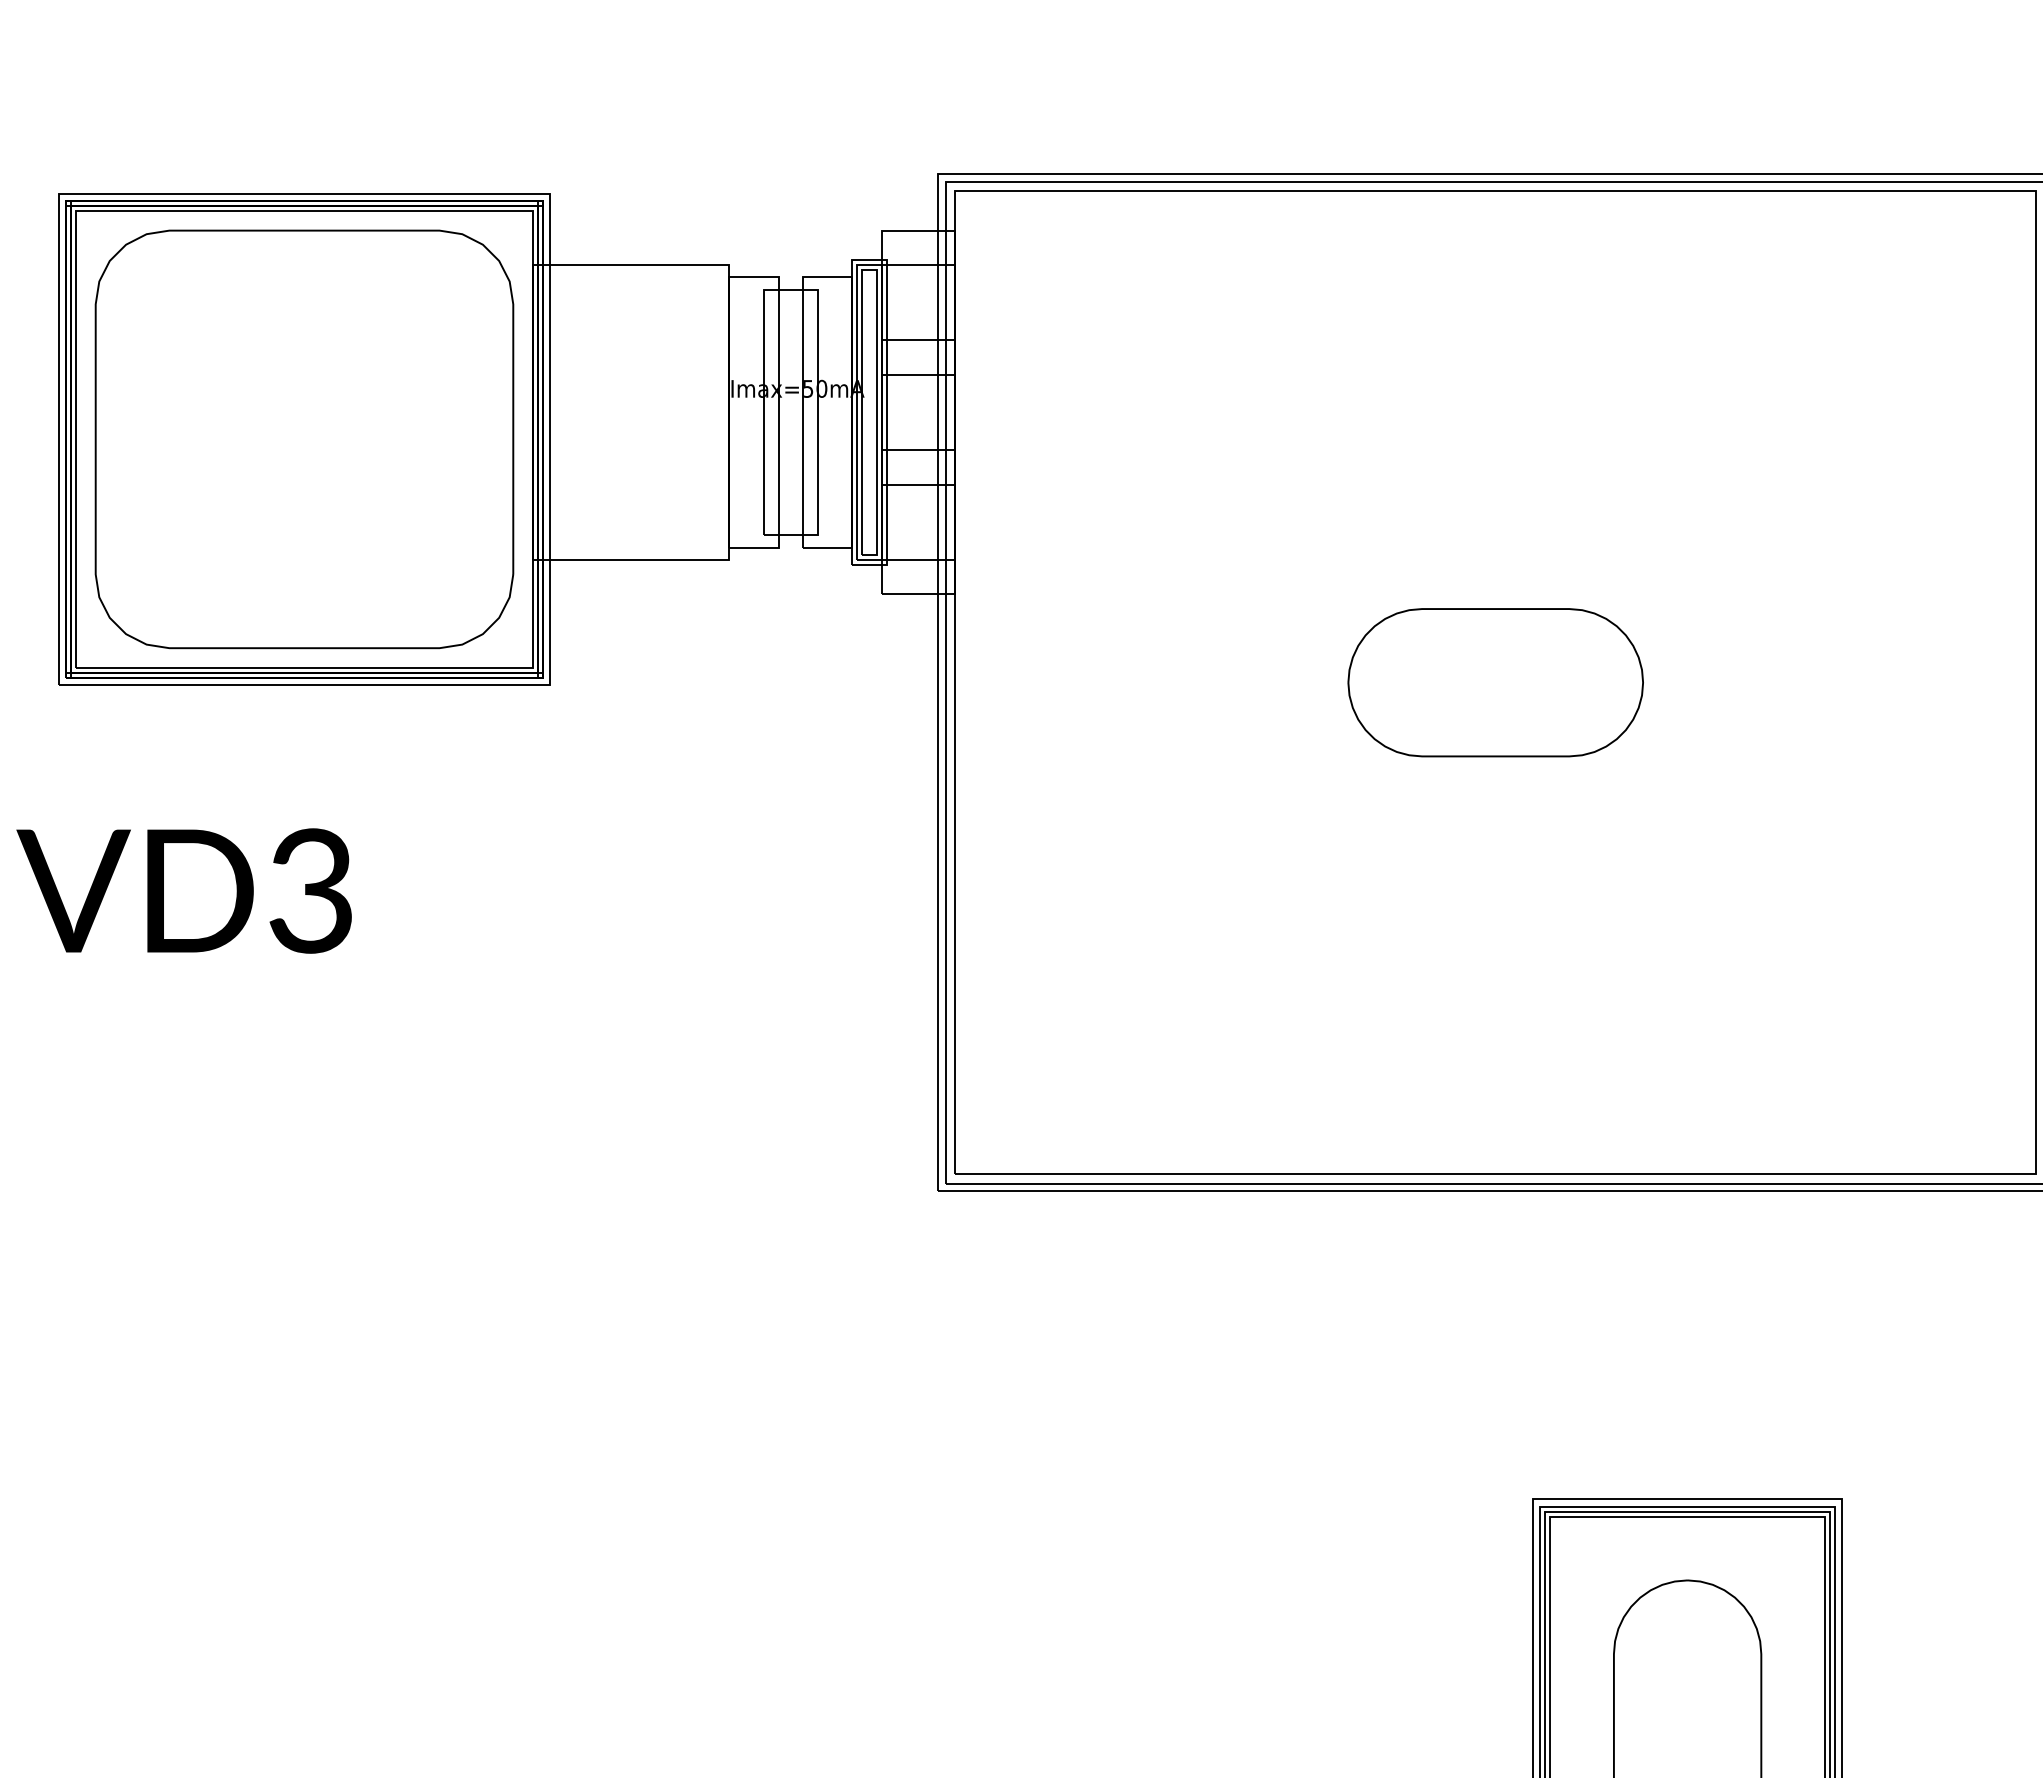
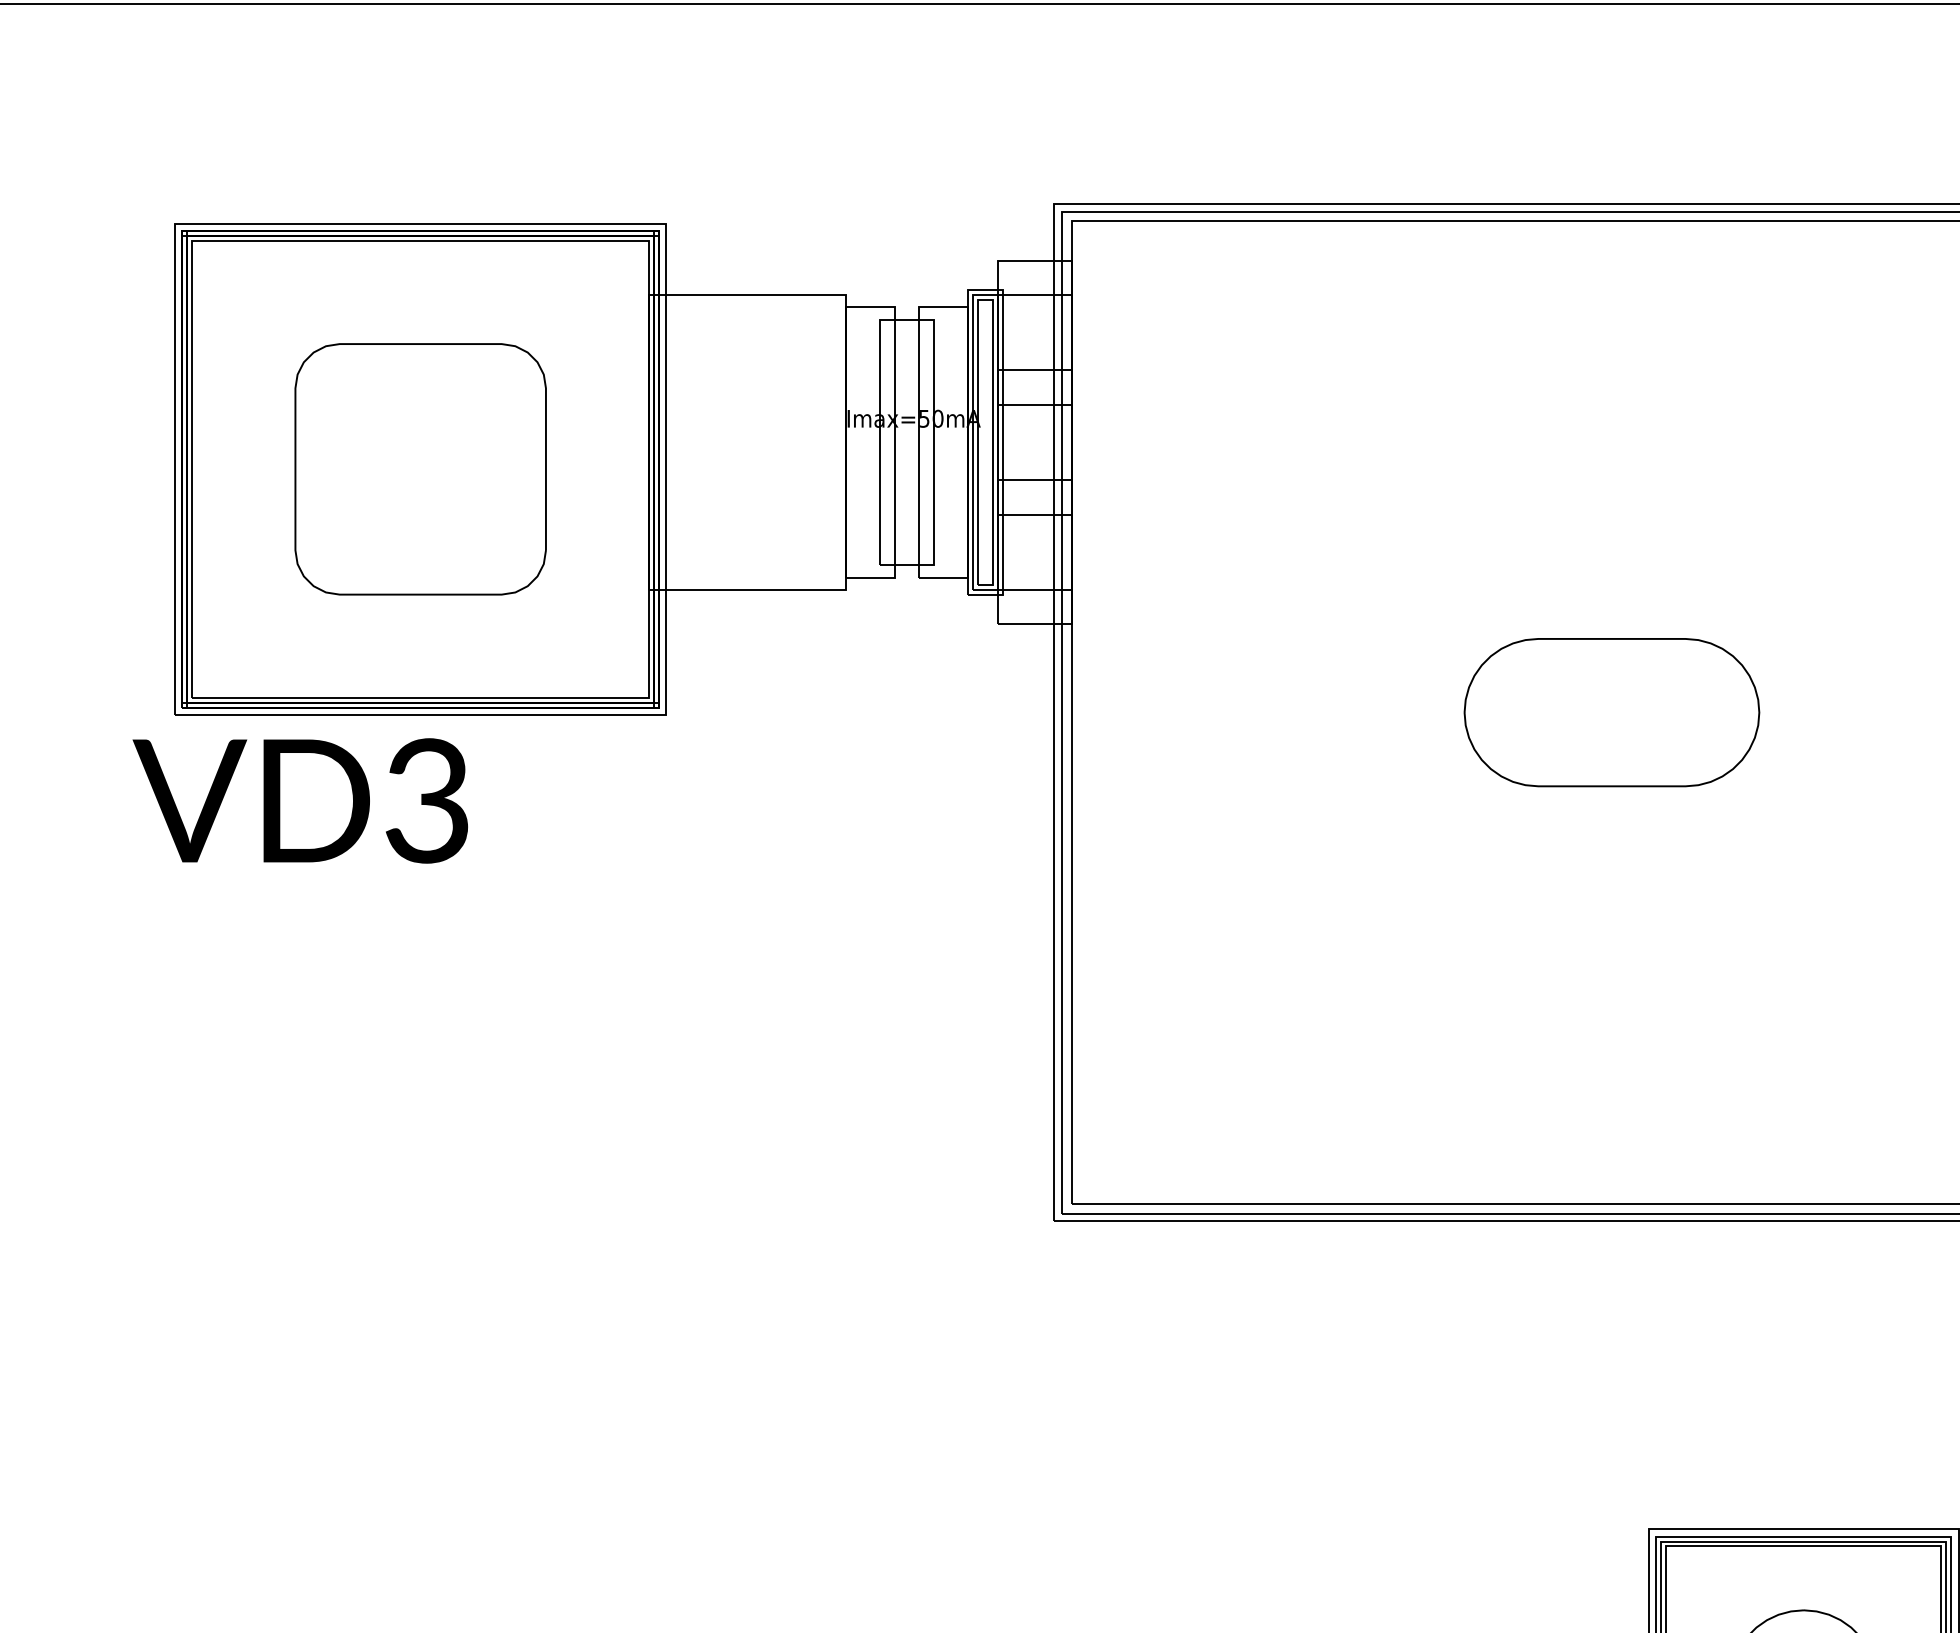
part: (304, 439) -> (420, 469), size x0.6
text: (183, 890) -> (299, 800), moved

